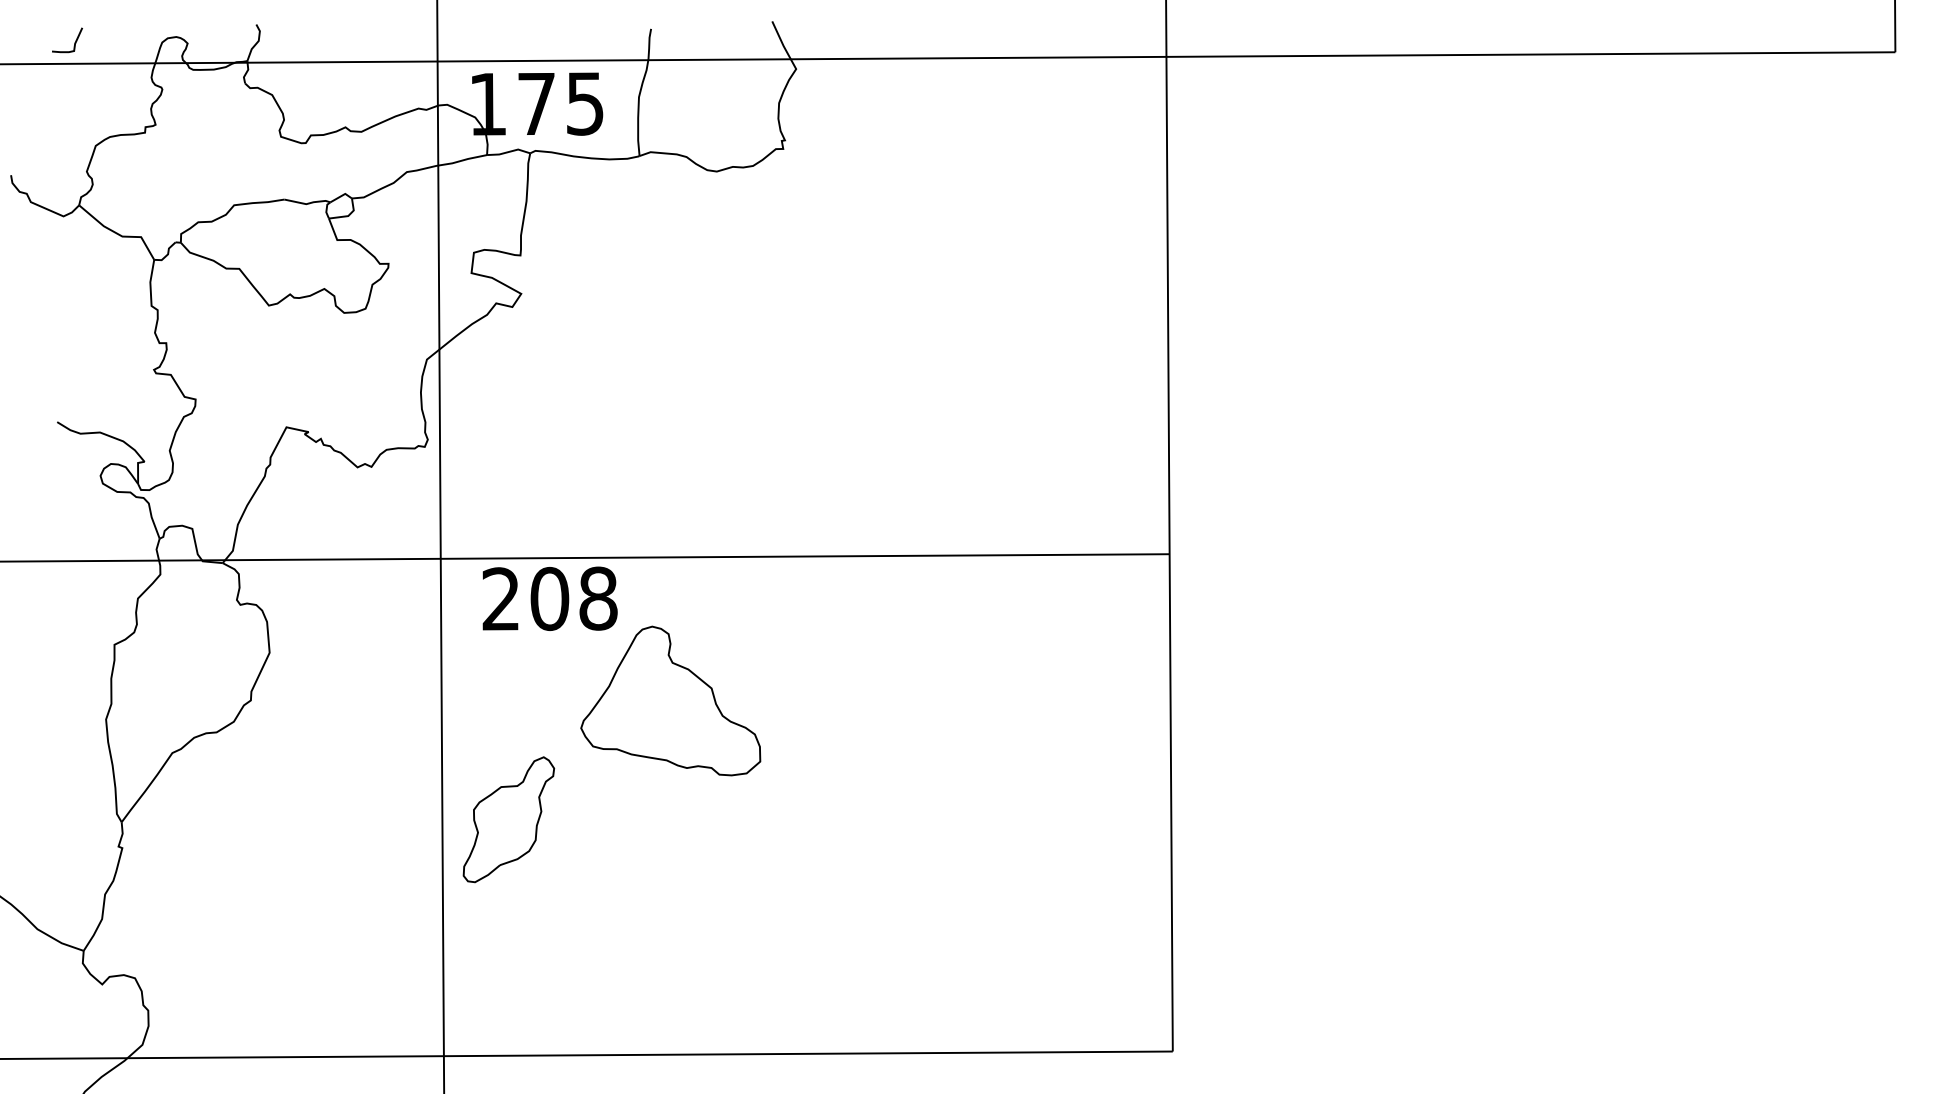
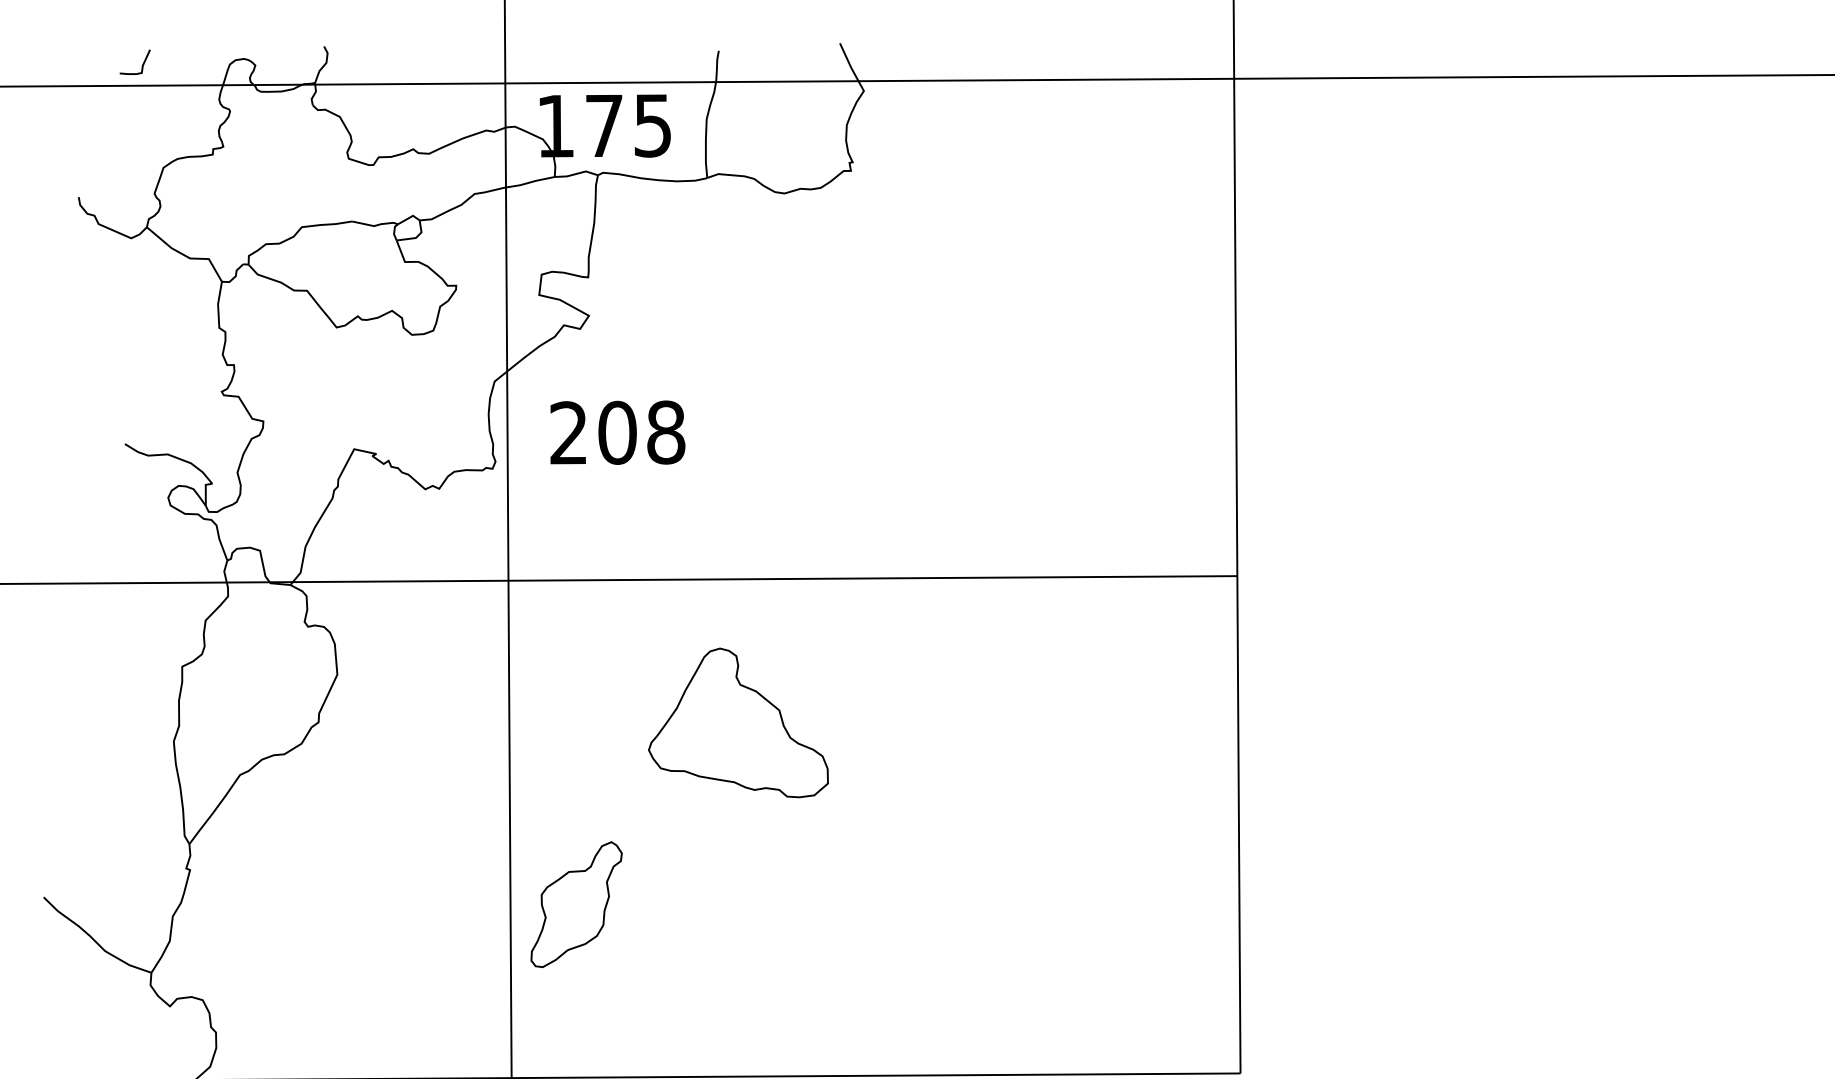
text: (549, 598) -> (617, 432), moved
part: (508, 819) -> (576, 904), moved

